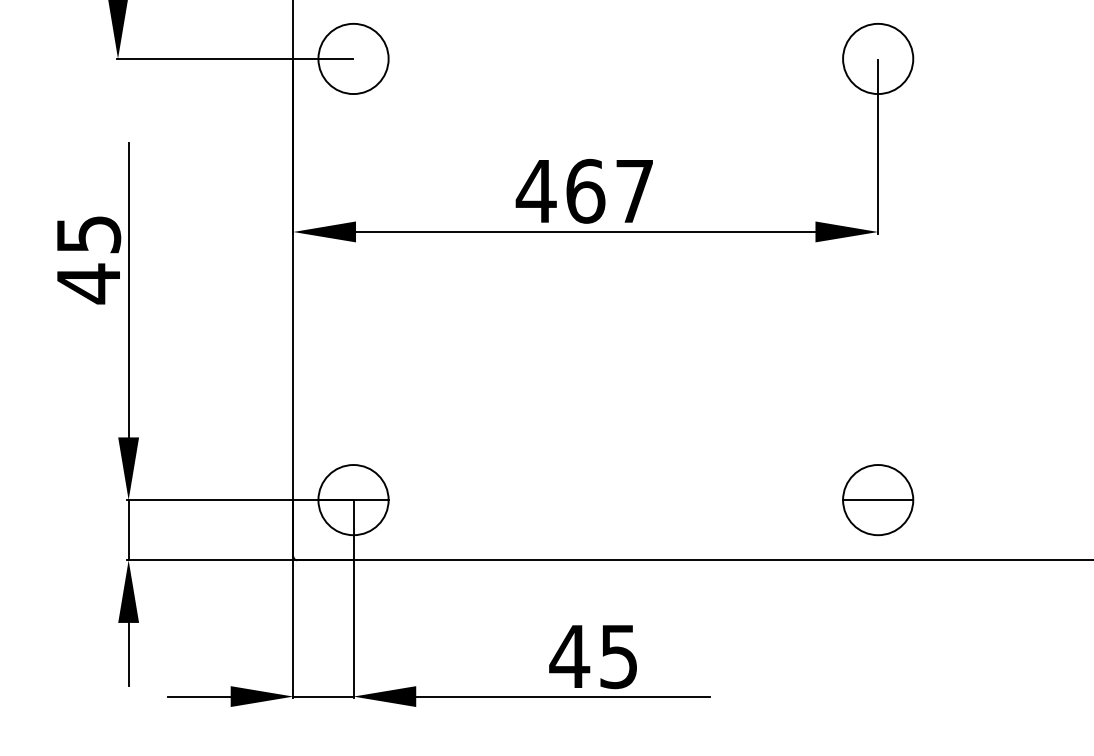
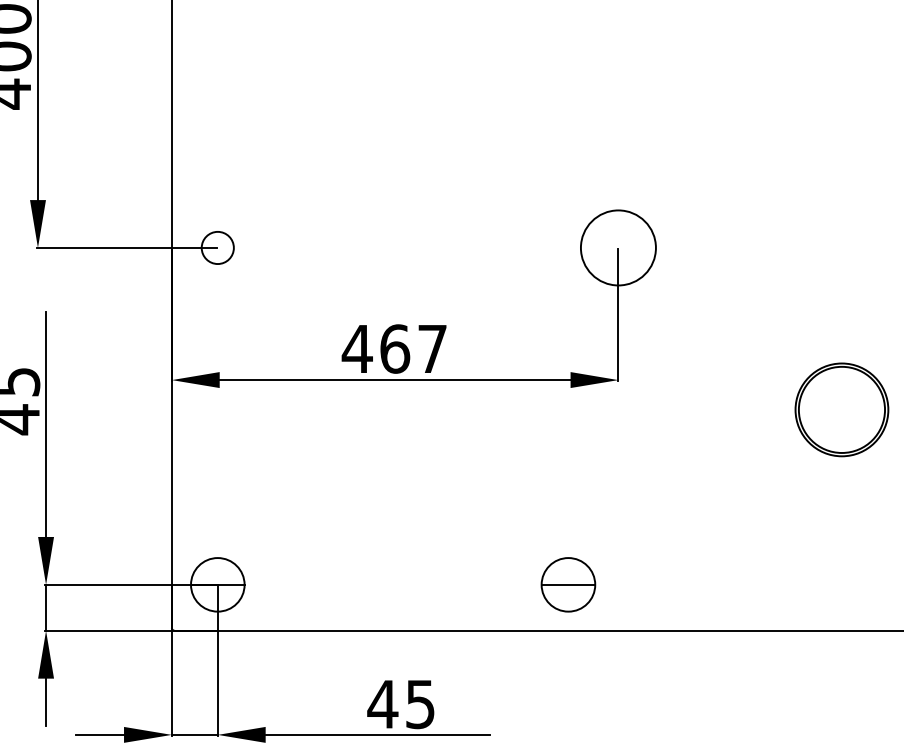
circle: (353, 58) -> (217, 247), size x0.6
circle: (878, 58) -> (618, 247), size x1.4
part: (878, 499) -> (568, 584), moved

